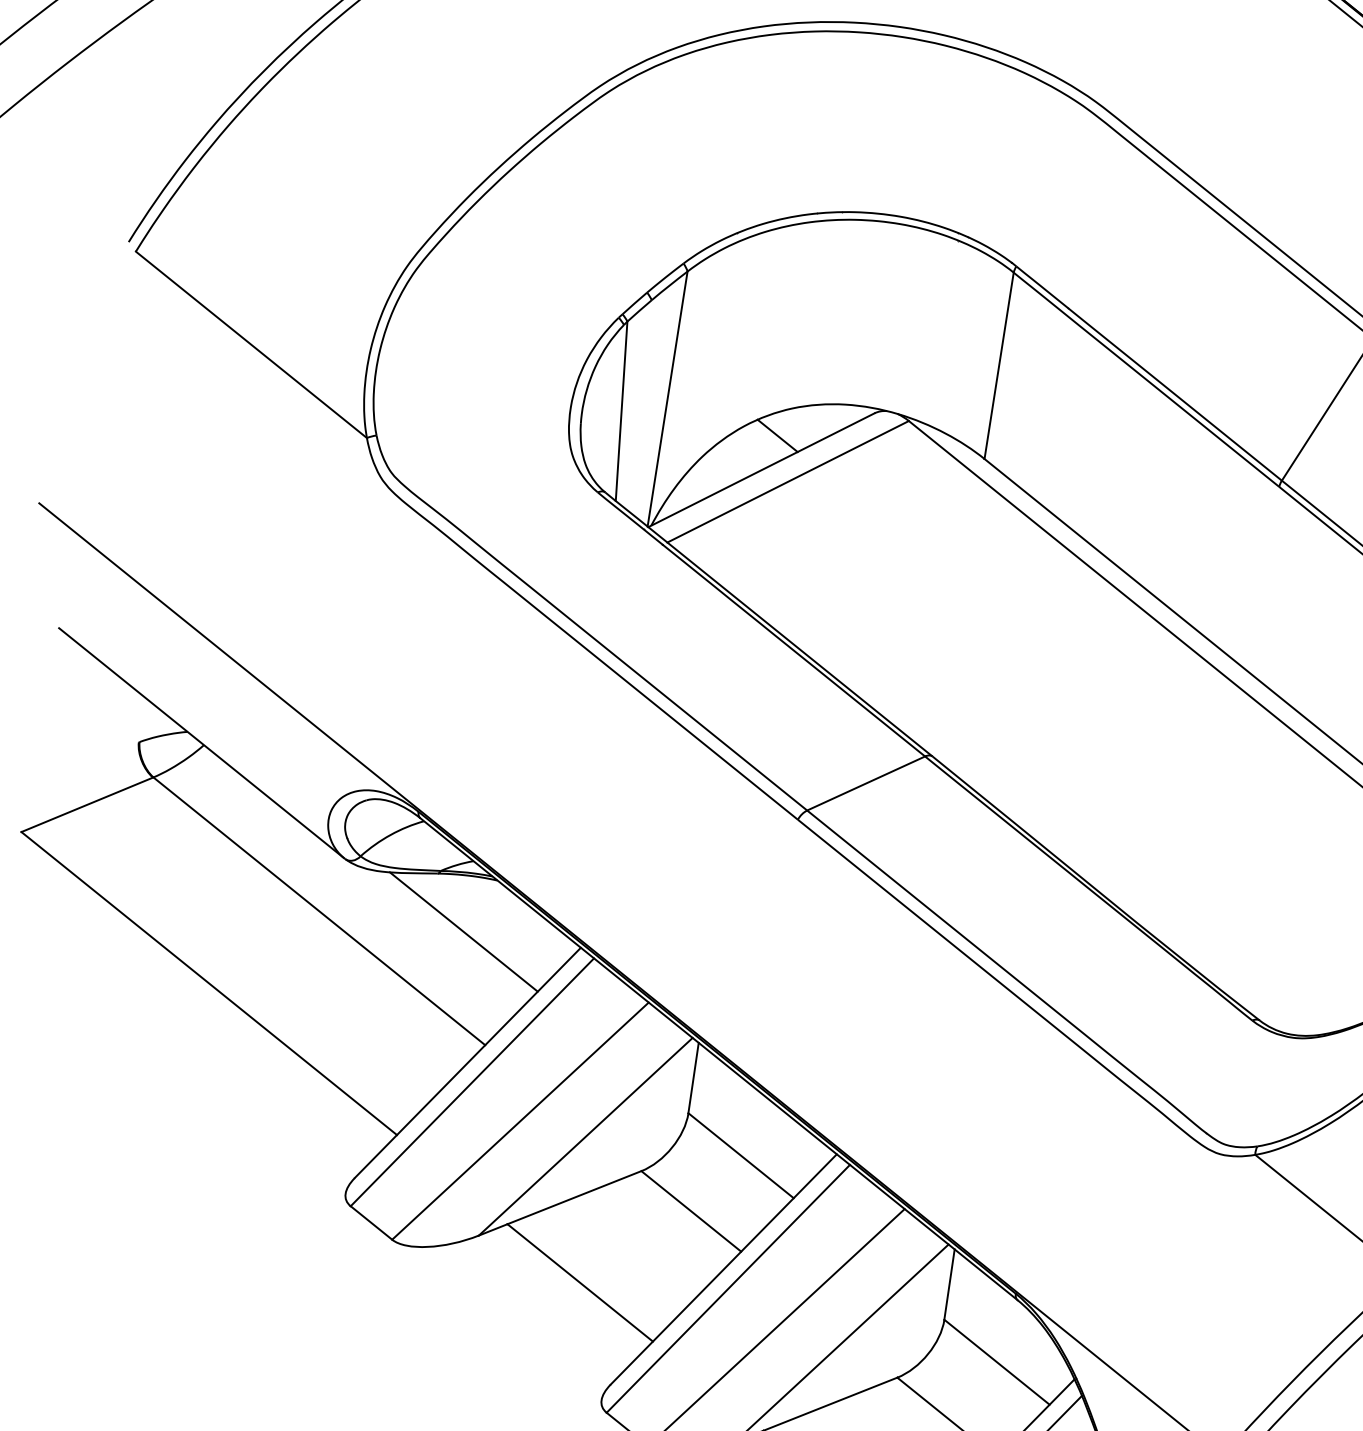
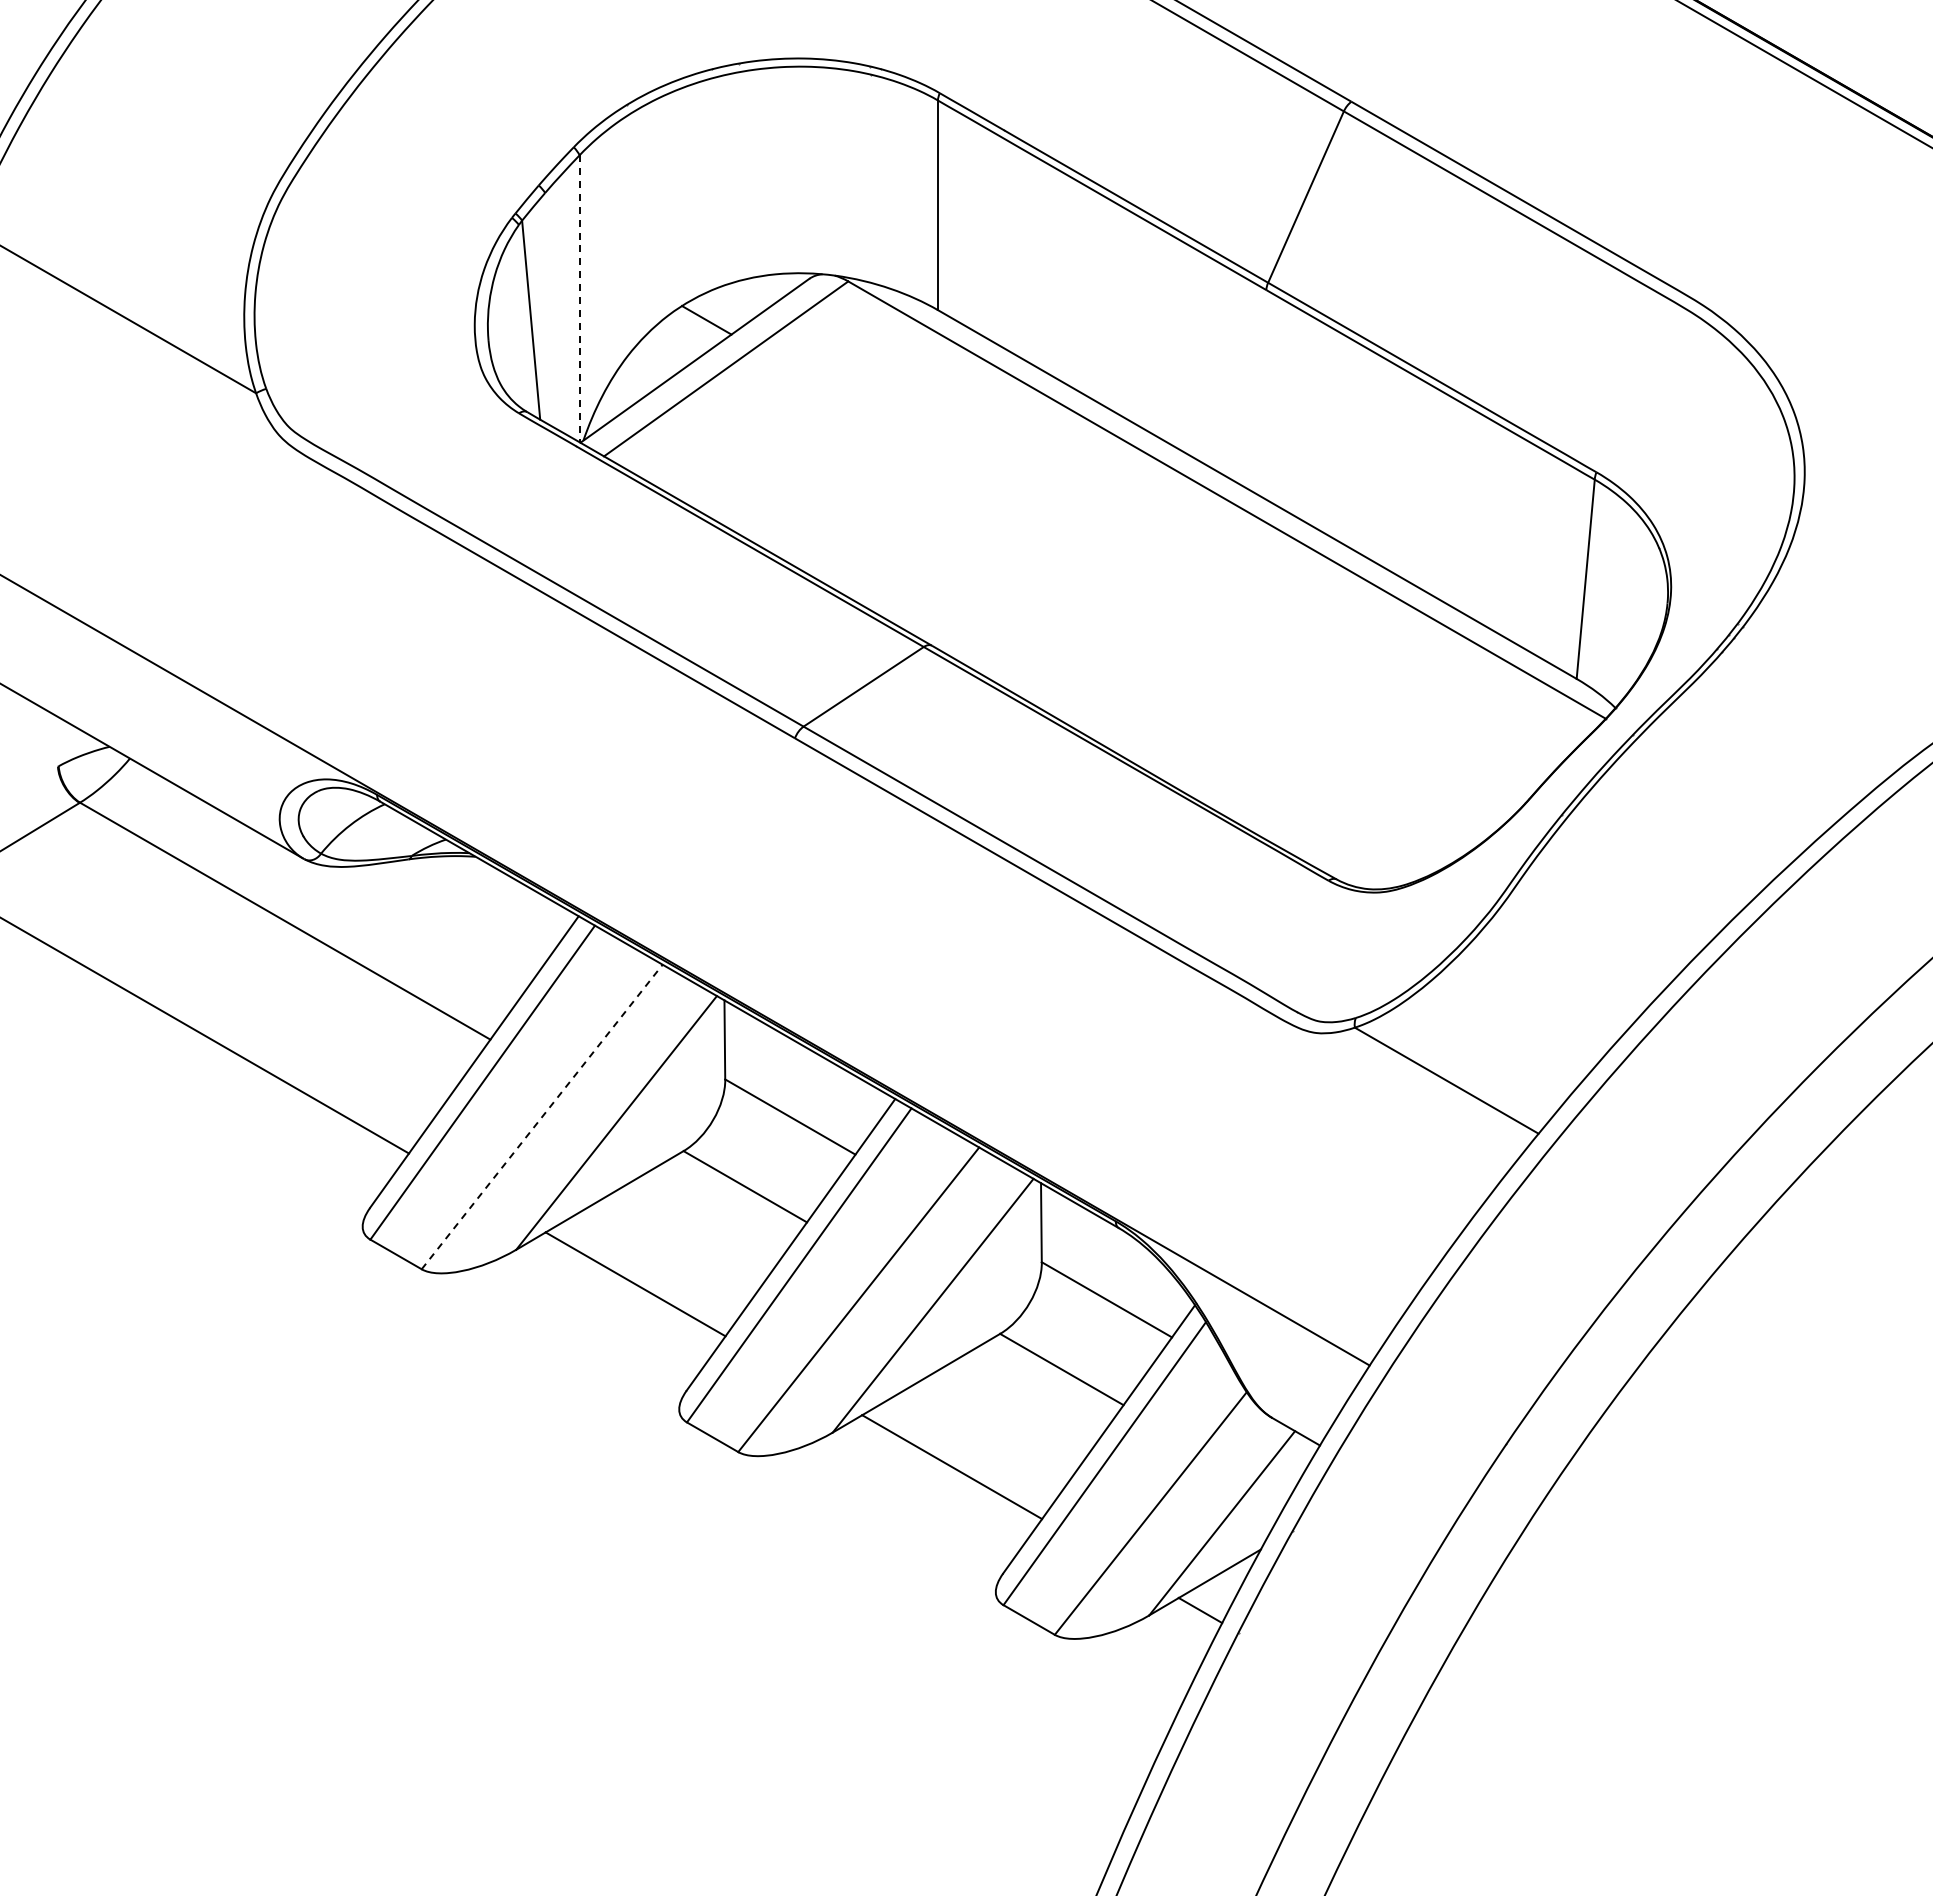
line: (667, 399) -> (579, 299), solid -> dashed
line: (463, 931) -> (447, 918), removed
line: (520, 1120) -> (542, 1116), solid -> dashed

